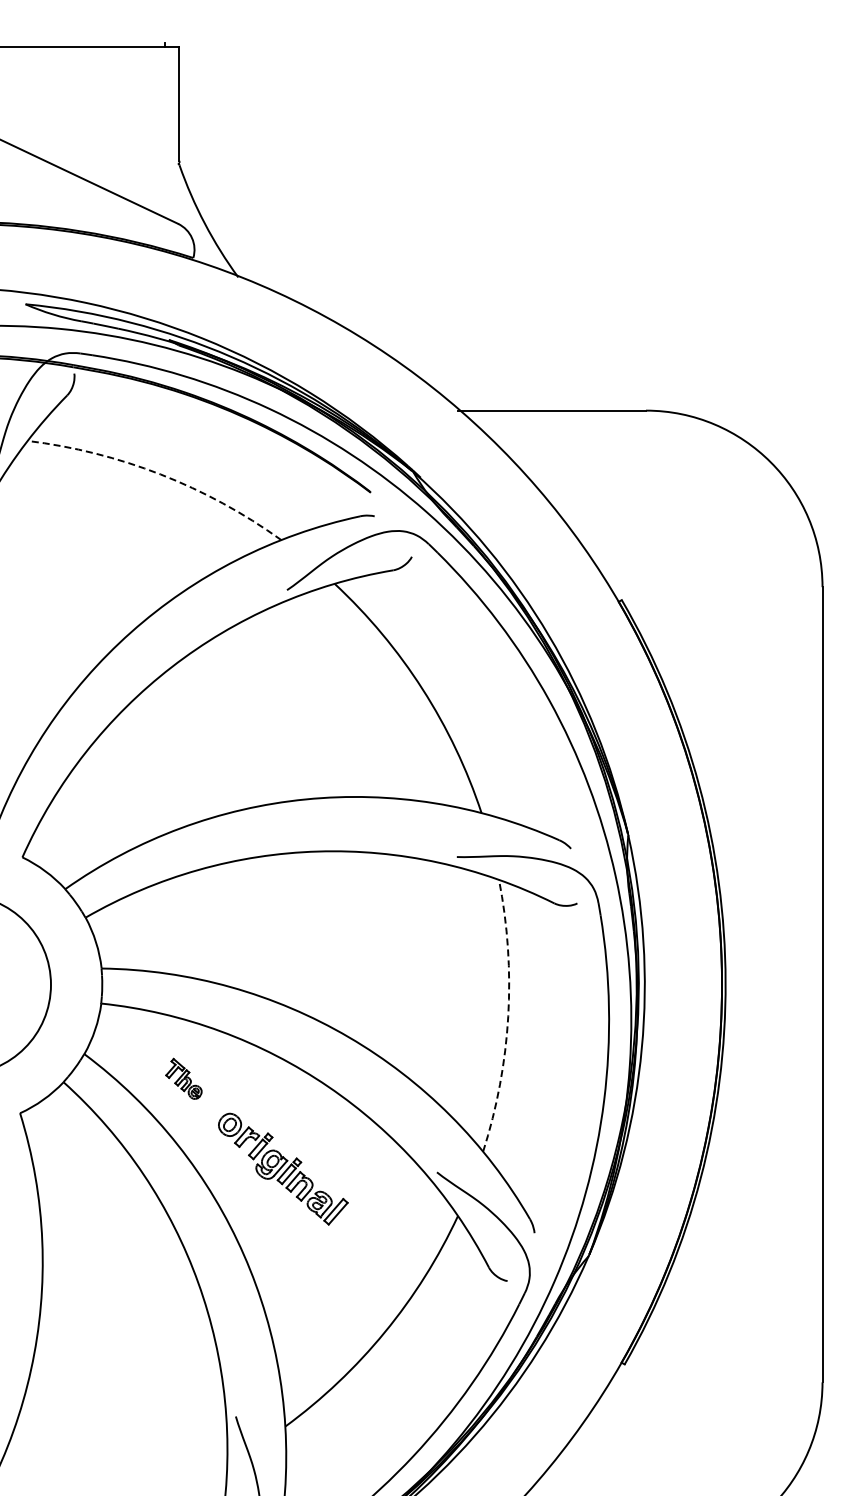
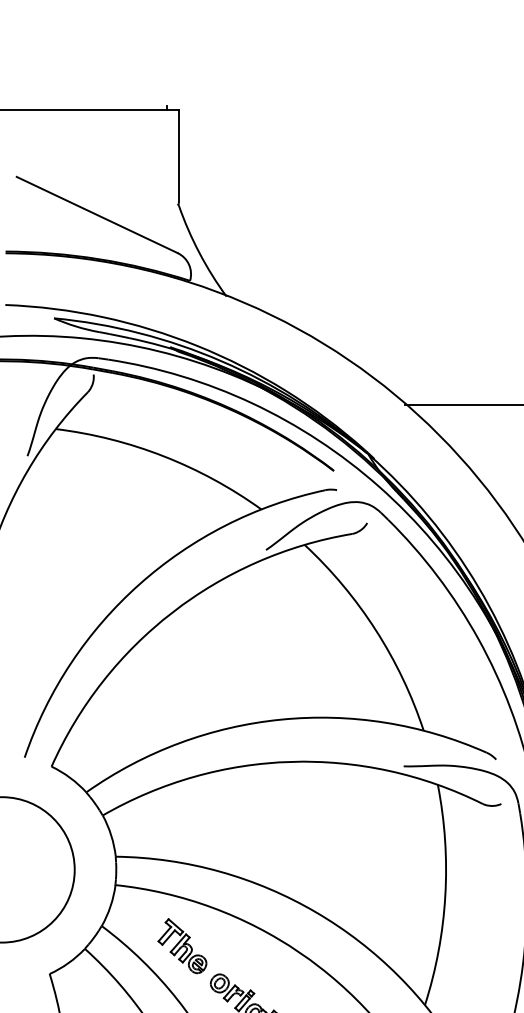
arc: (160, 474) -> (163, 456), dashed -> solid
arc: (508, 1016) -> (445, 895), dashed -> solid
part: (183, 1078) -> (182, 945), size x1.67

